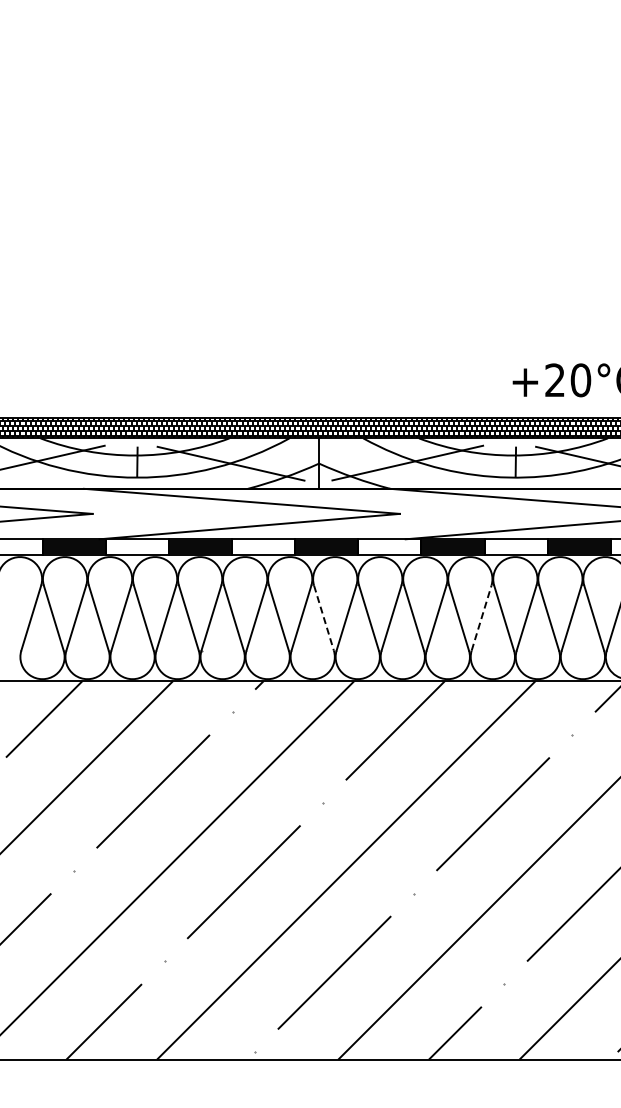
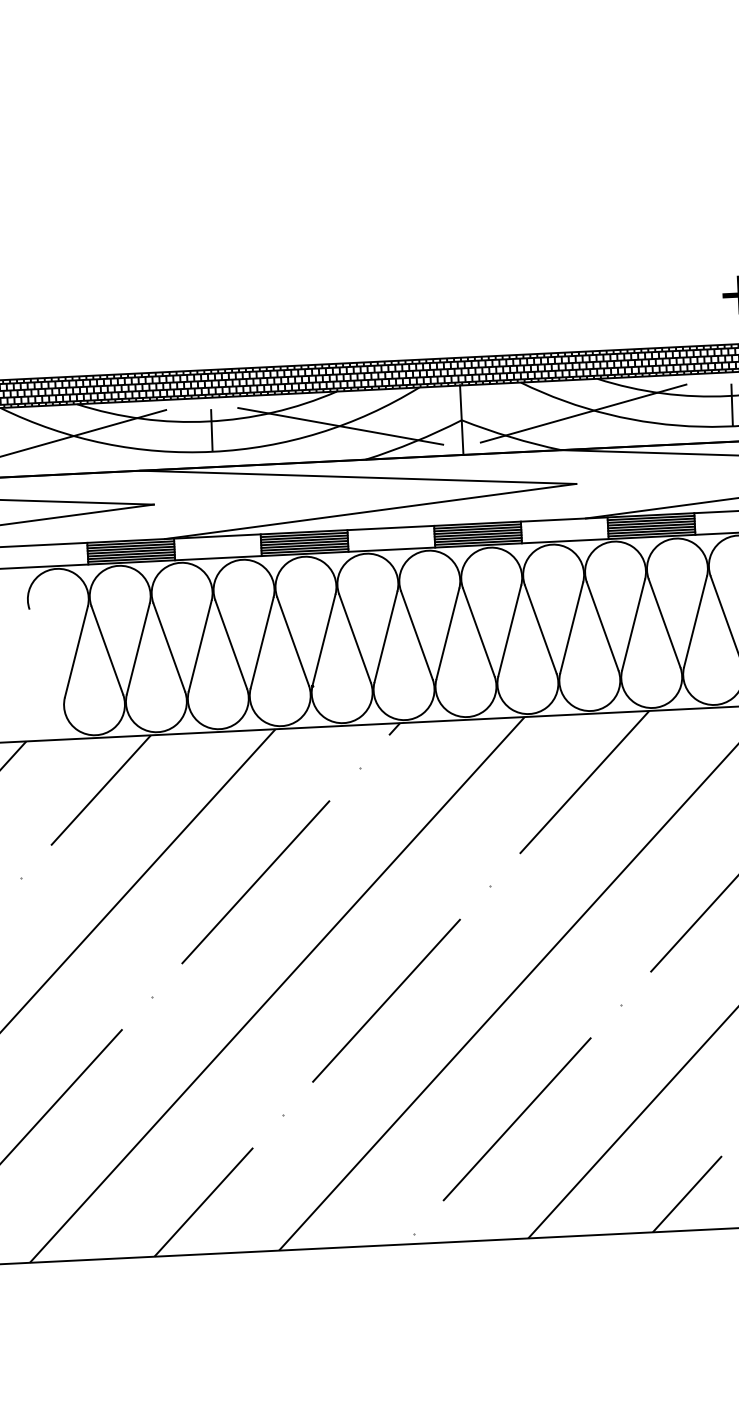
line: (323, 618) -> (478, 632), dashed -> solid
line: (481, 618) -> (695, 622), dashed -> solid

